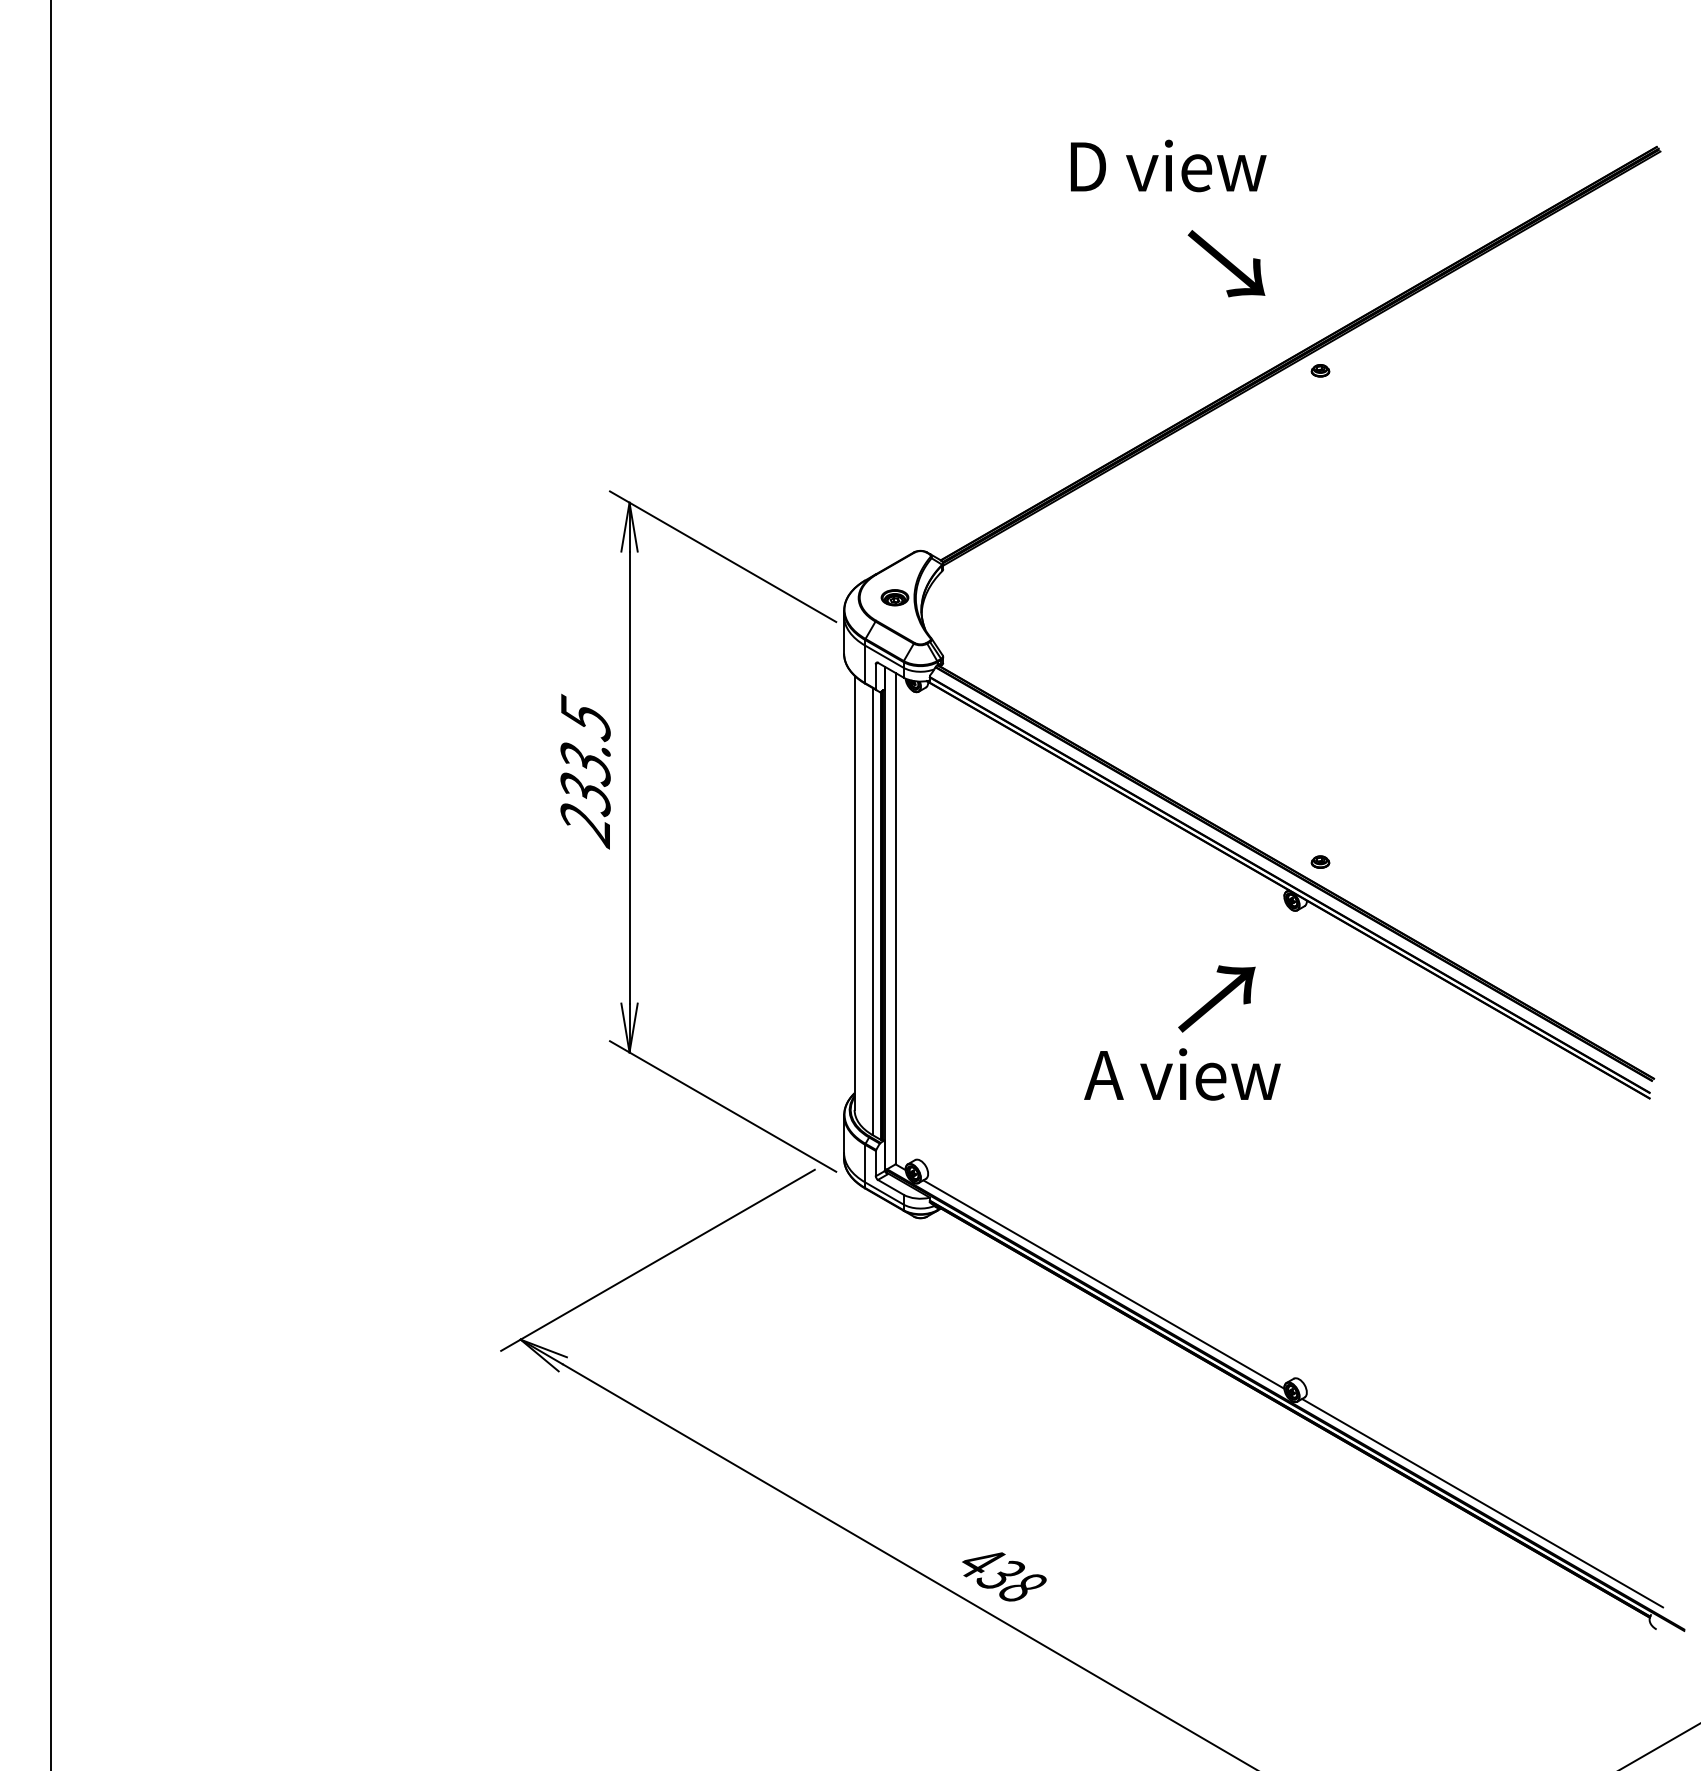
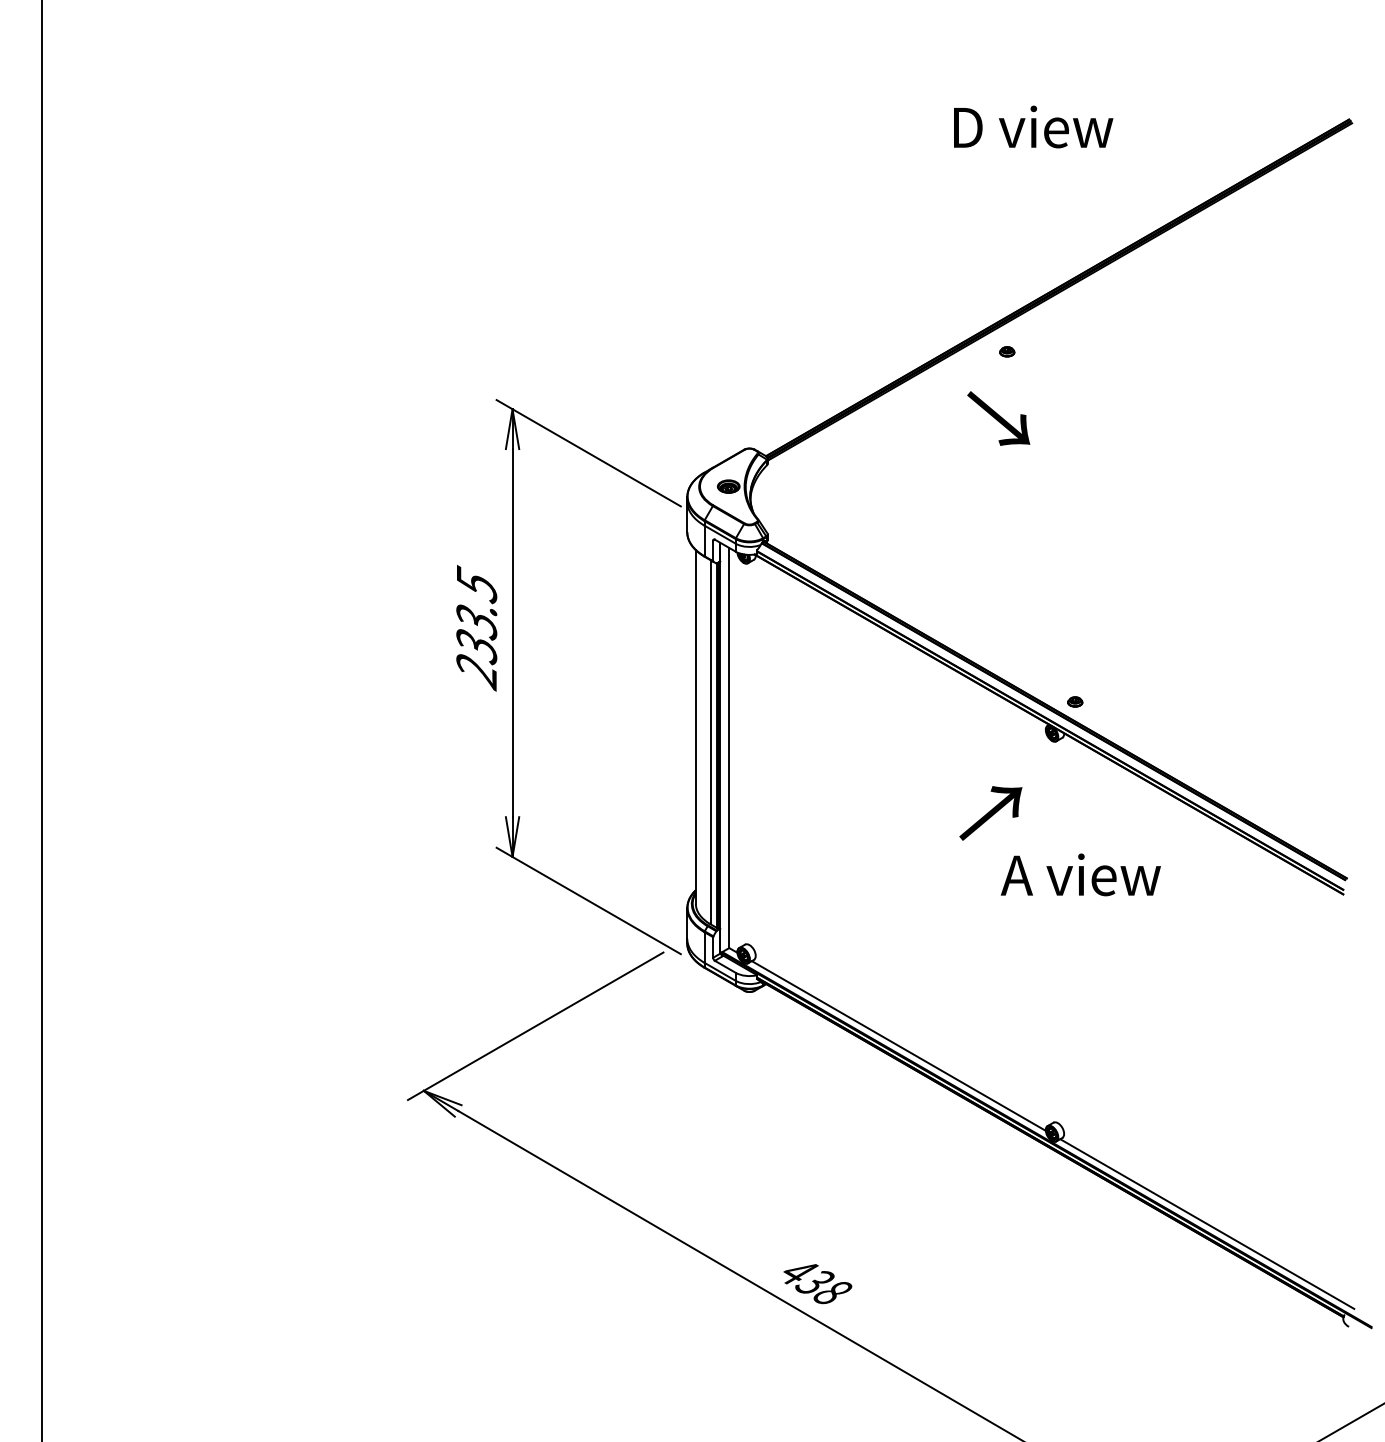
text: (1168, 165) -> (1033, 126), moved
text: (1226, 263) -> (998, 418), moved
part: (1320, 370) -> (1007, 351), moved
text: (1182, 1073) -> (1080, 874), moved

